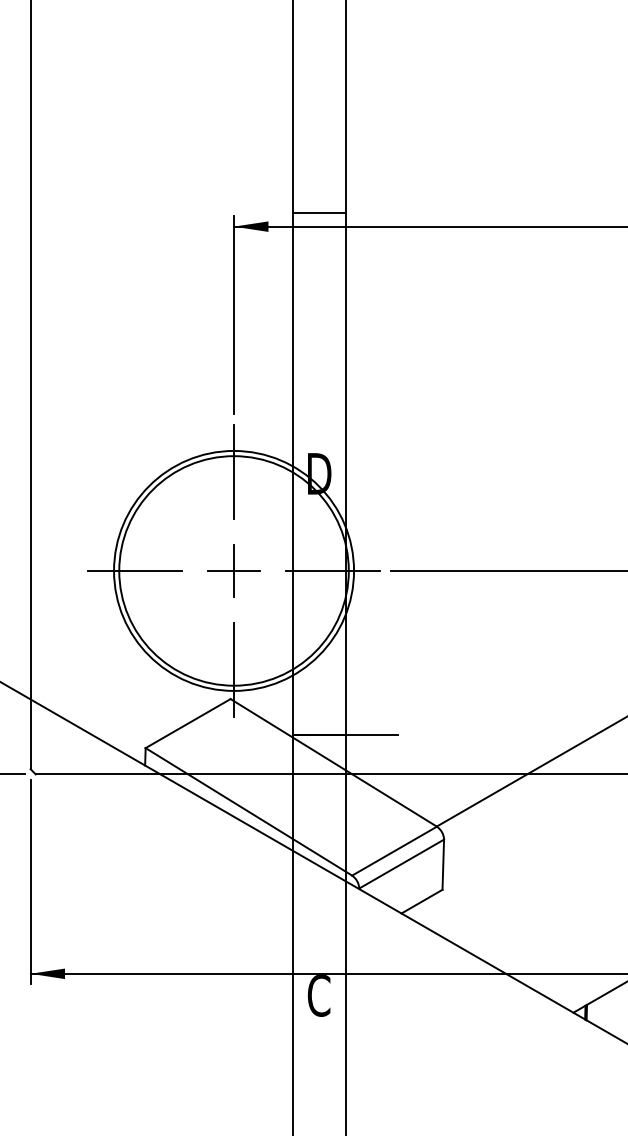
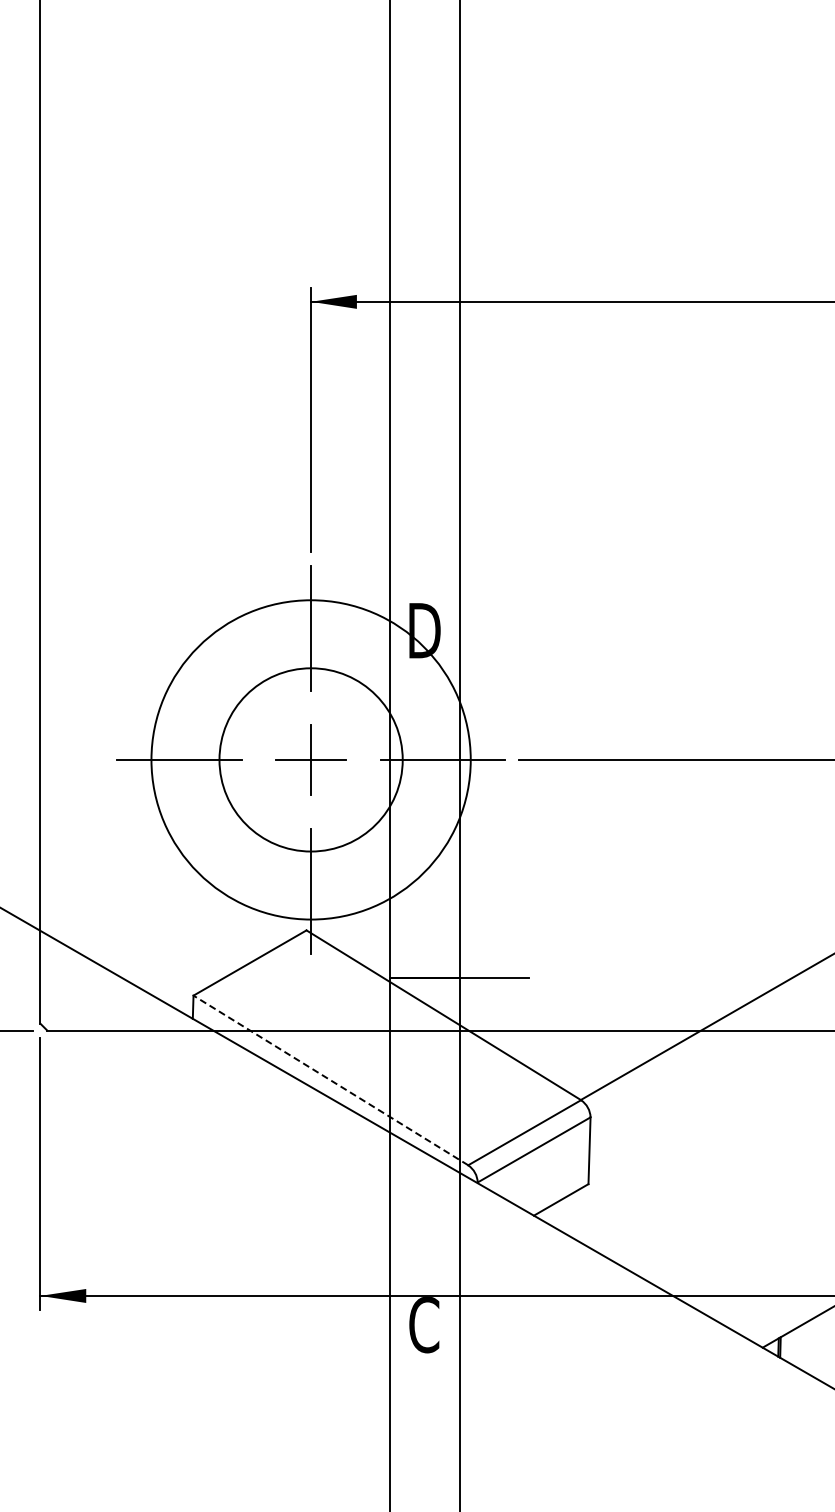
line: (319, 212) -> (424, 283), removed
circle: (233, 570) -> (310, 759), size x0.6
line: (248, 811) -> (330, 1080), solid -> dashed

